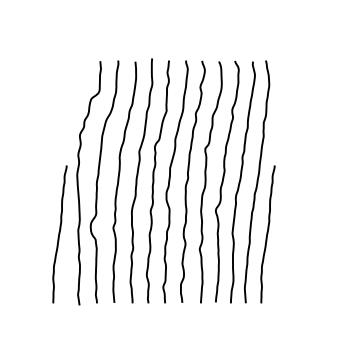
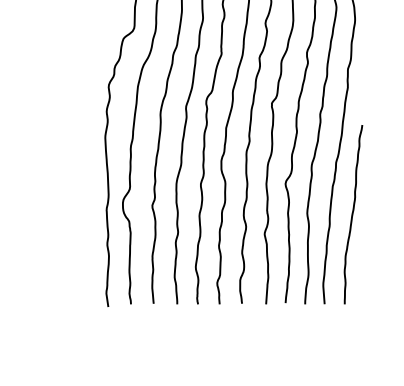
curve: (59, 234) -> (82, 214), removed

